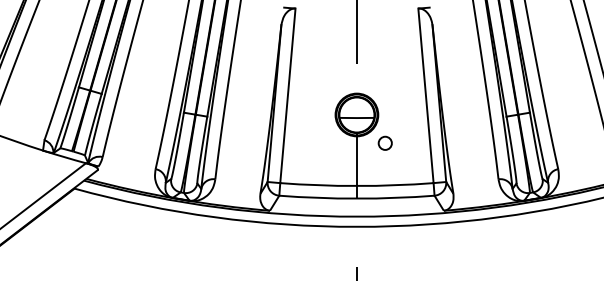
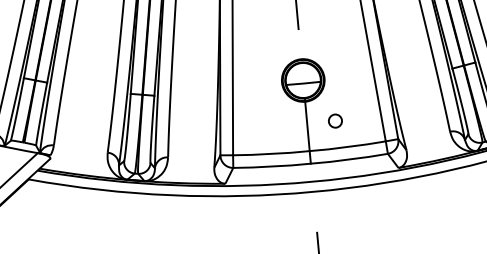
circle: (384, 142) -> (334, 120), moved

